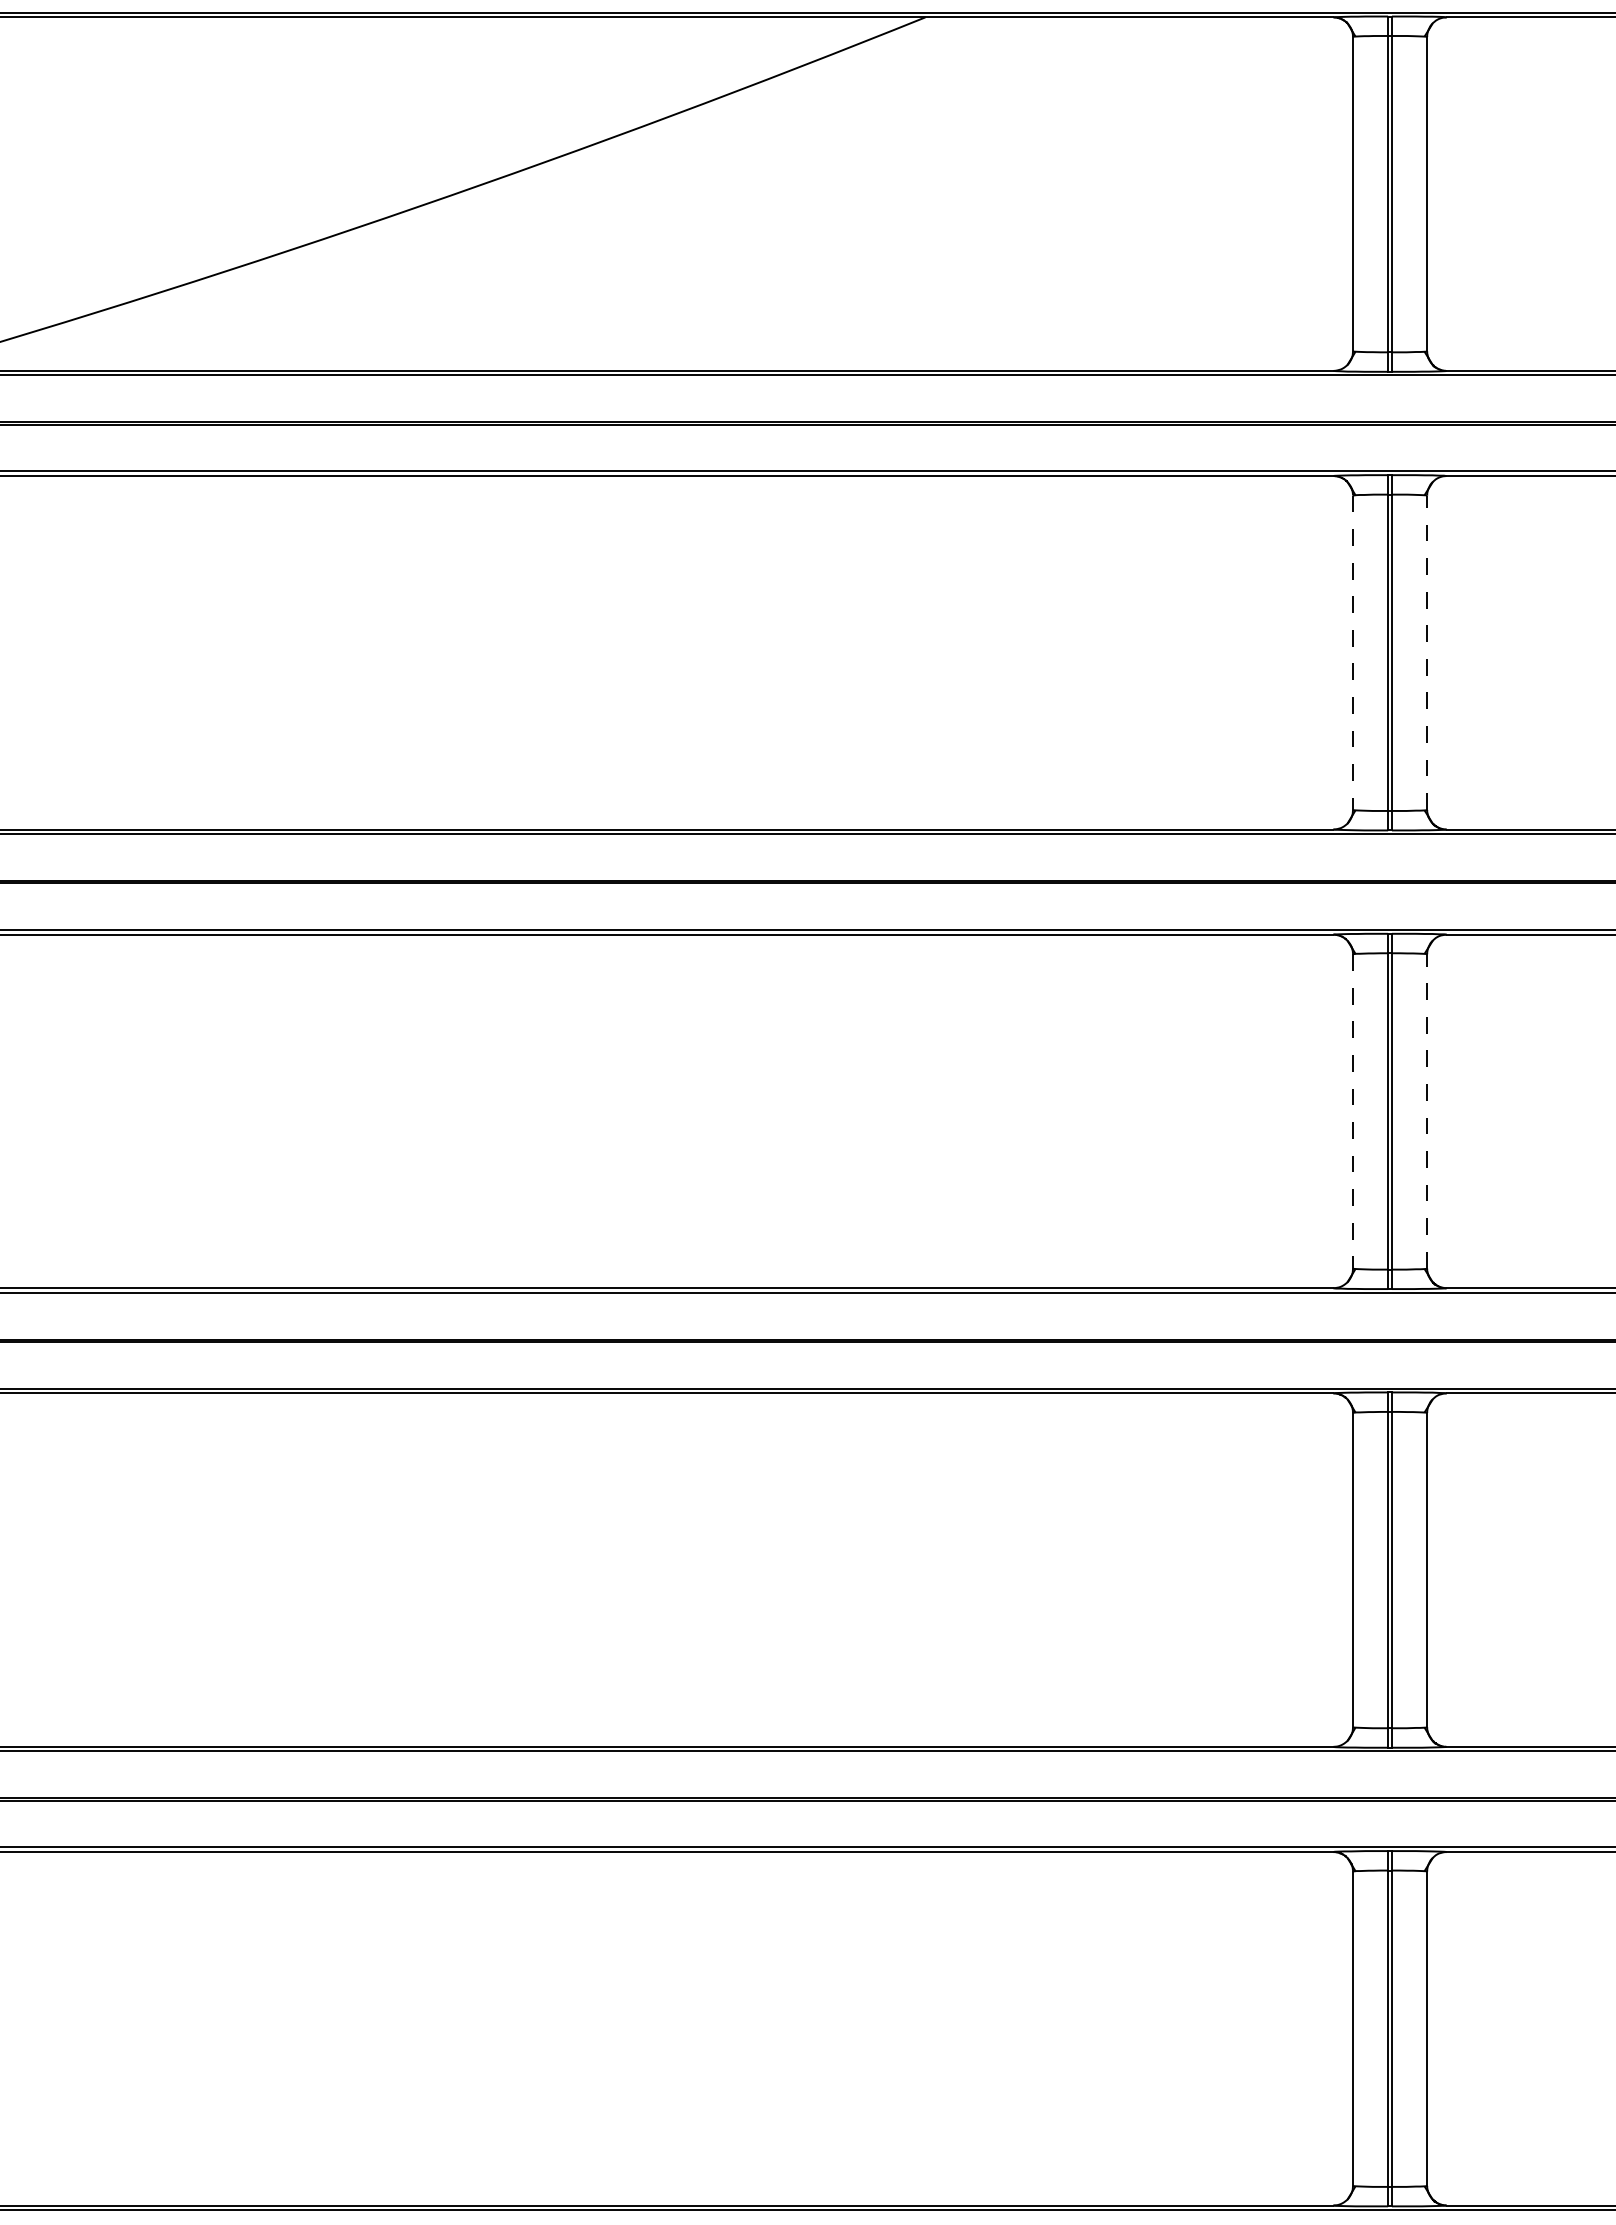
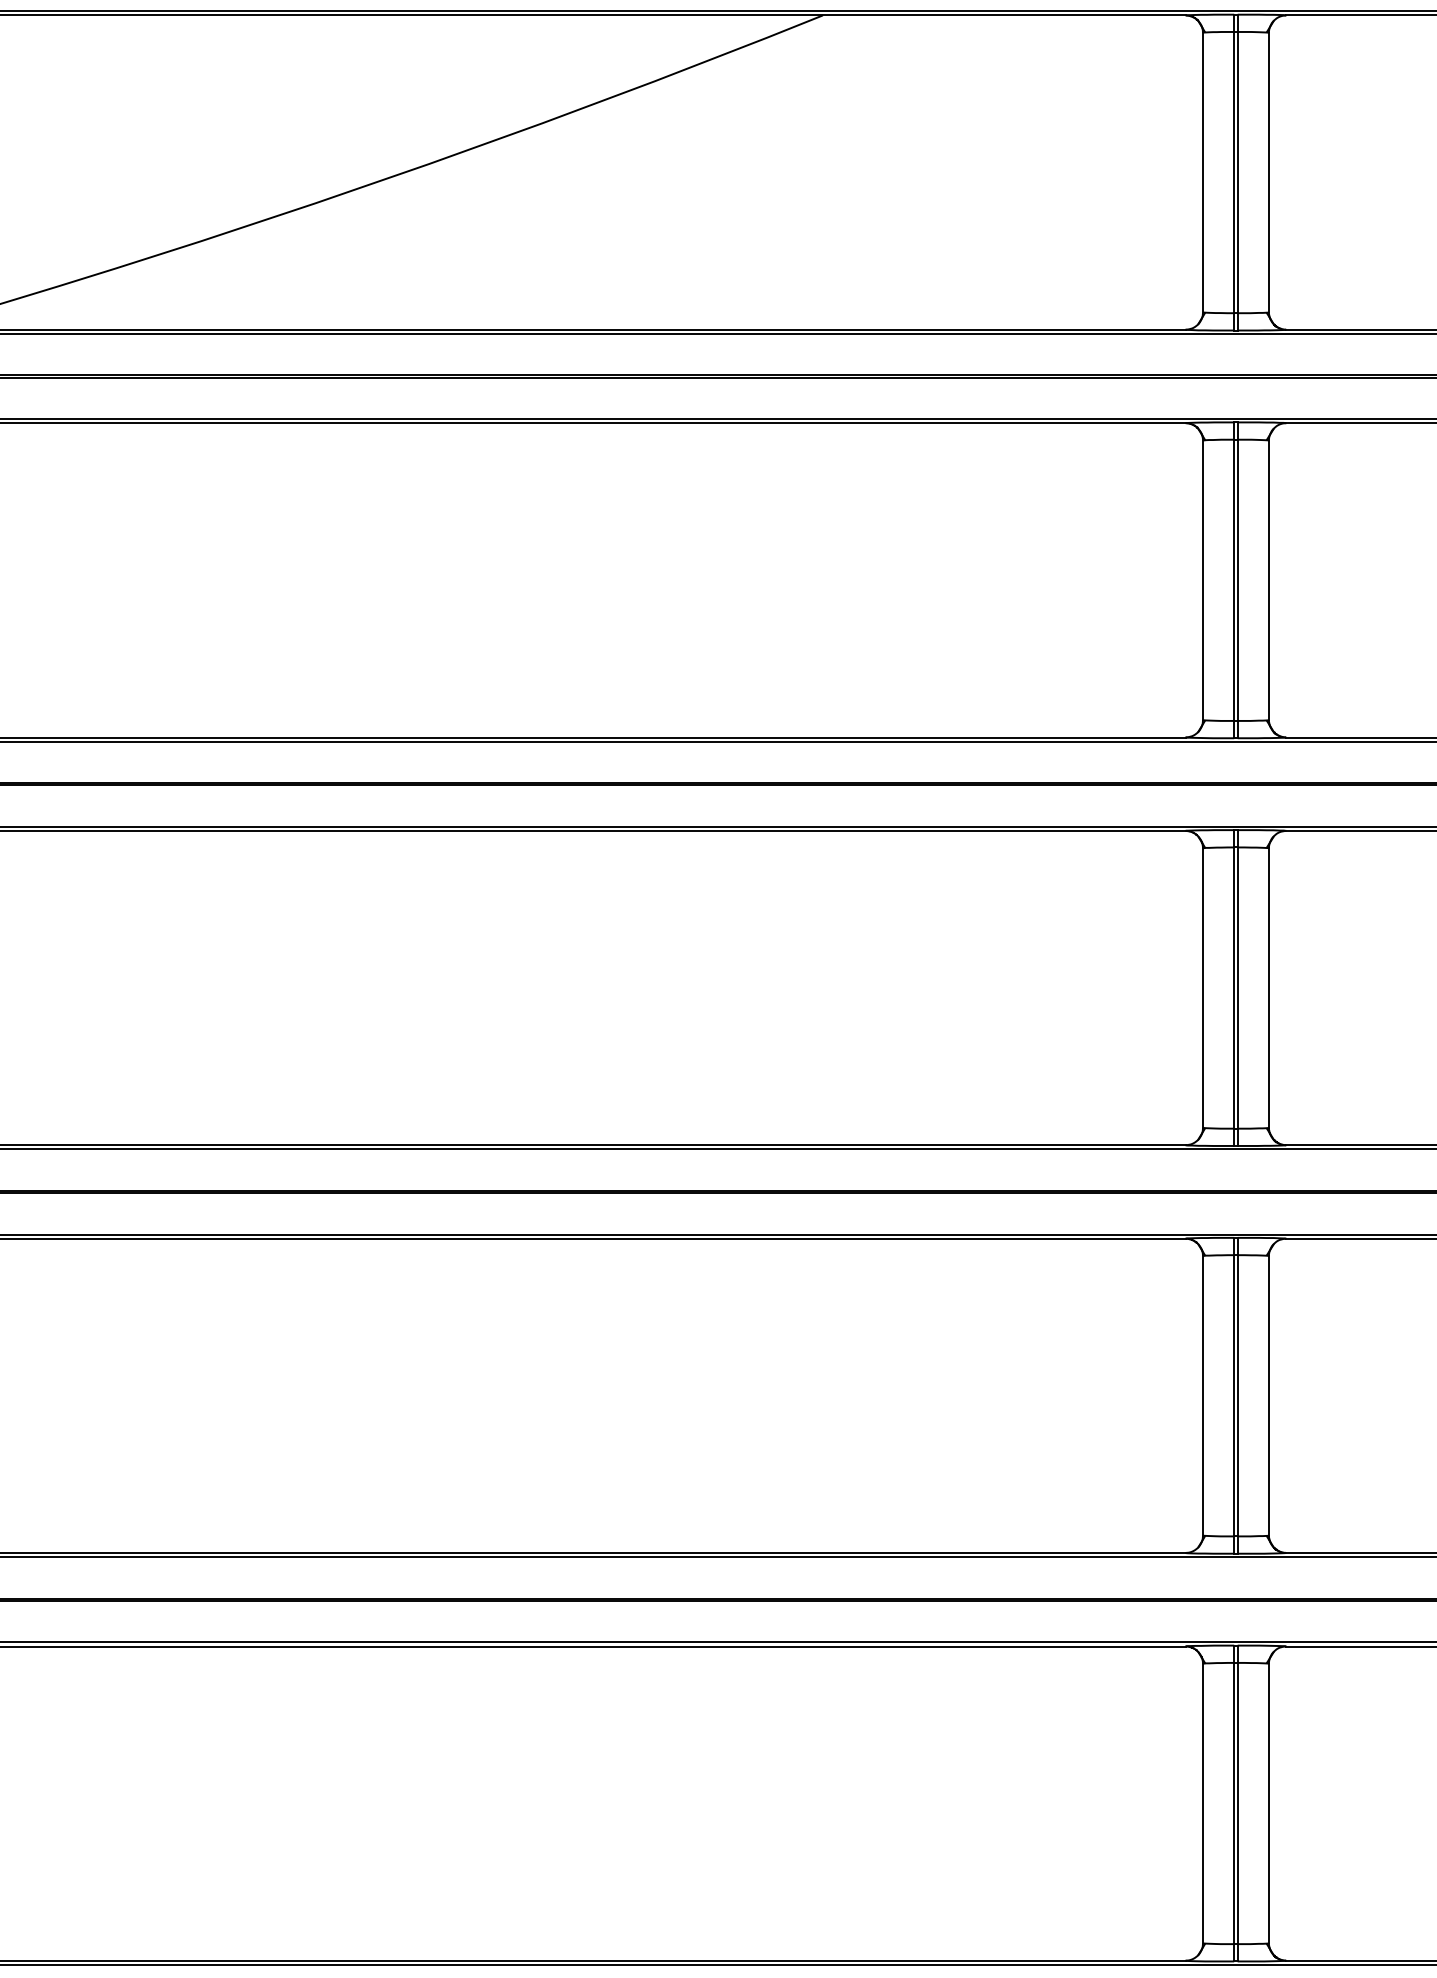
line: (1427, 652) -> (1269, 580), dashed -> solid
line: (1353, 653) -> (1203, 580), dashed -> solid
line: (1427, 1110) -> (1269, 987), dashed -> solid
line: (1353, 1111) -> (1203, 988), dashed -> solid

